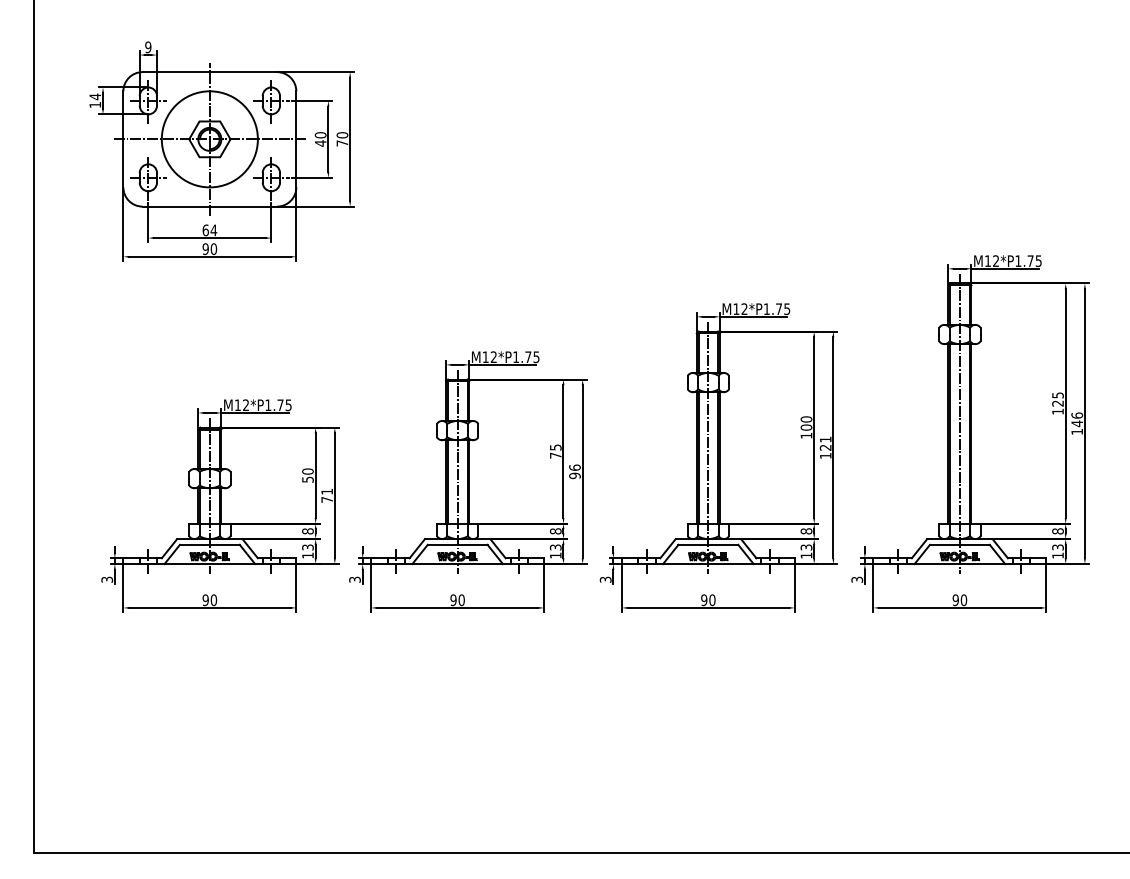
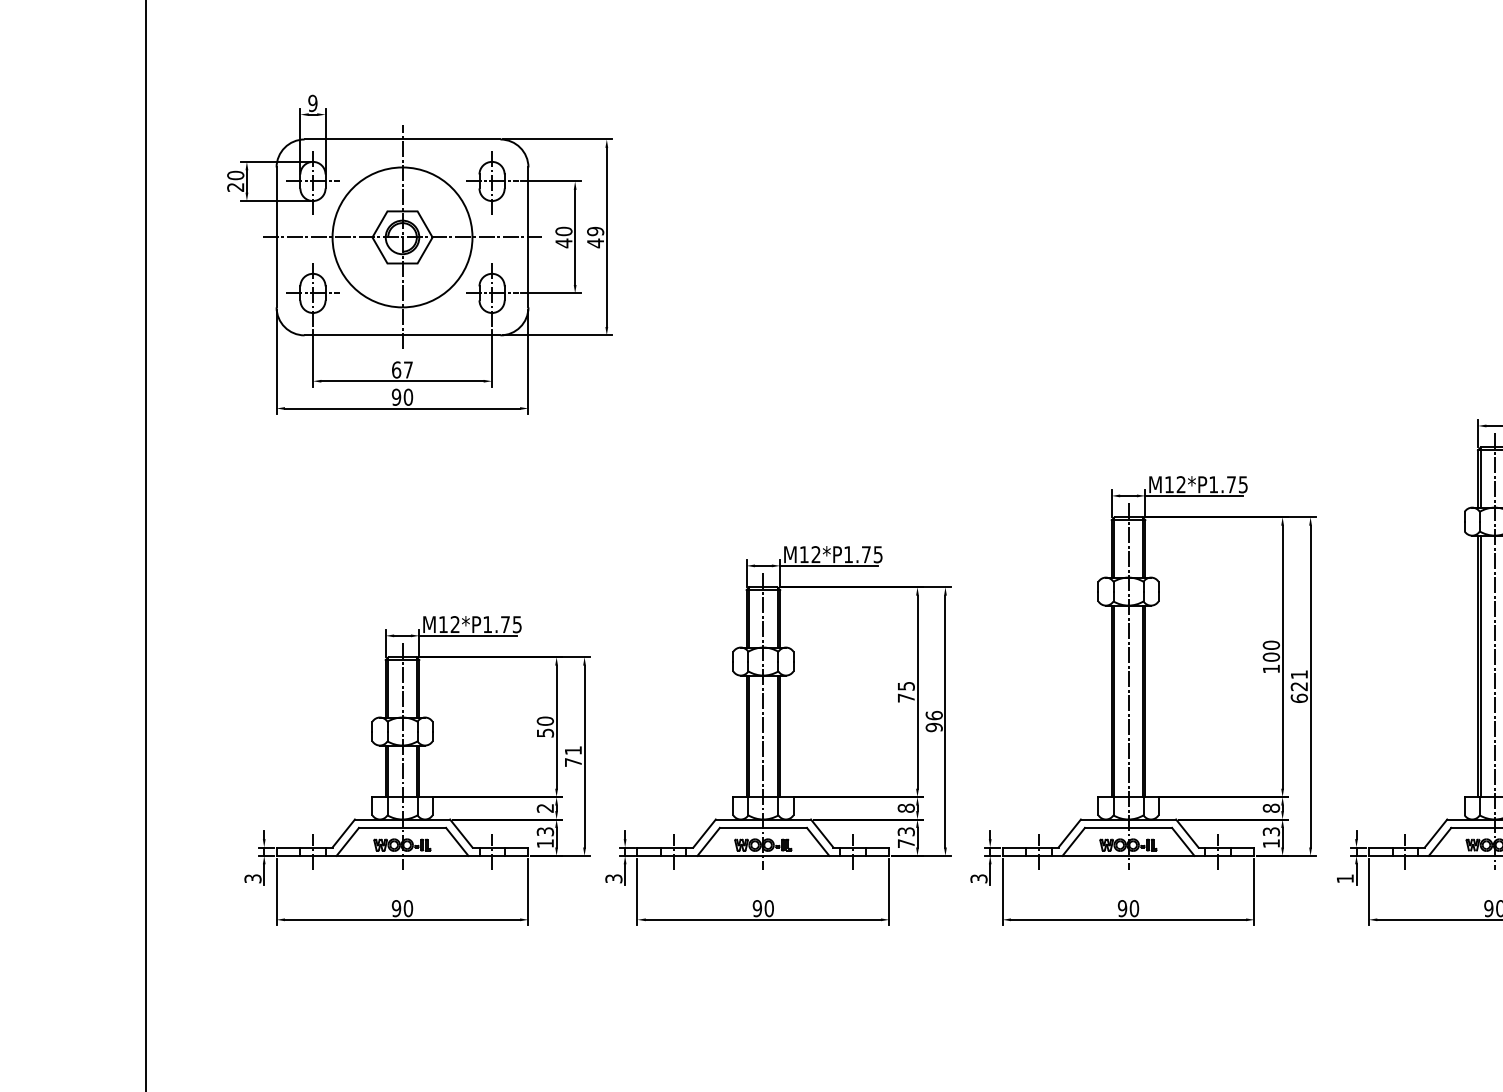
text: (95, 100) -> (235, 180), 14 -> 20
text: (342, 139) -> (595, 237), 70 -> 49
text: (213, 230) -> (407, 370), 64 -> 67
text: (825, 455) -> (1299, 697), 121 -> 621
text: (307, 531) -> (544, 808), 8 -> 2
text: (555, 555) -> (905, 843), 13 -> 73
text: (857, 579) -> (1345, 878), 3 -> 1

